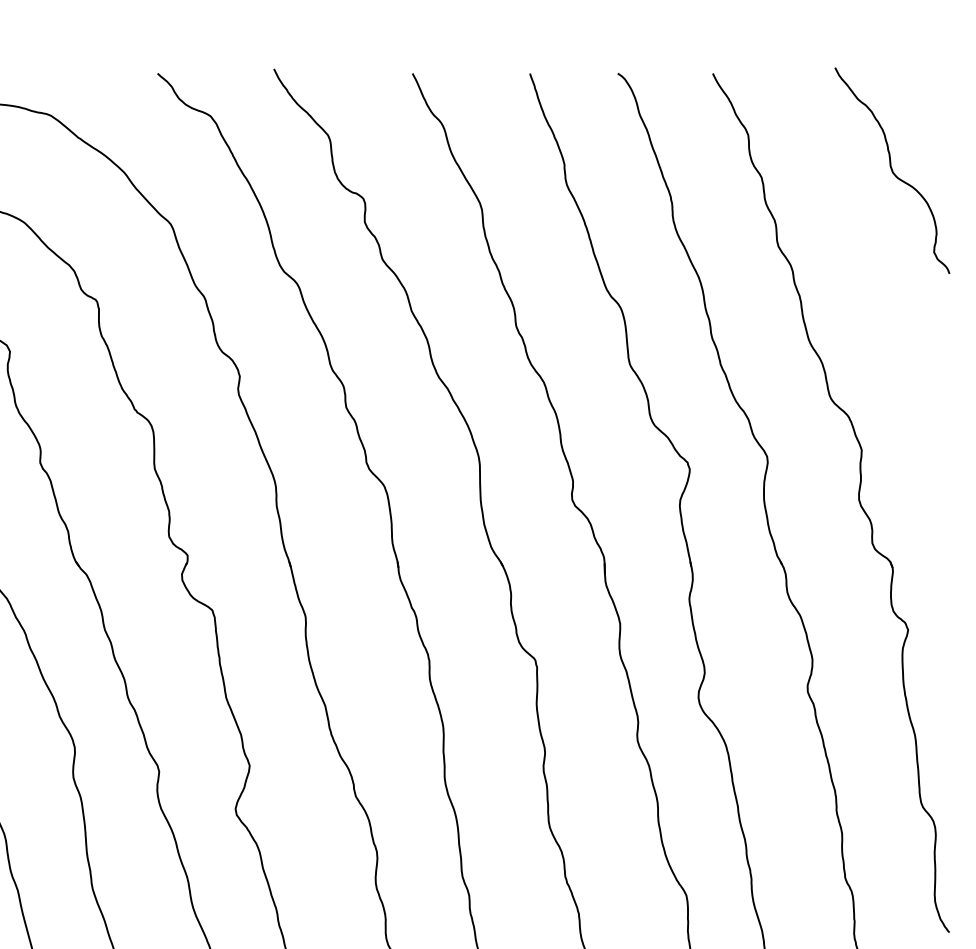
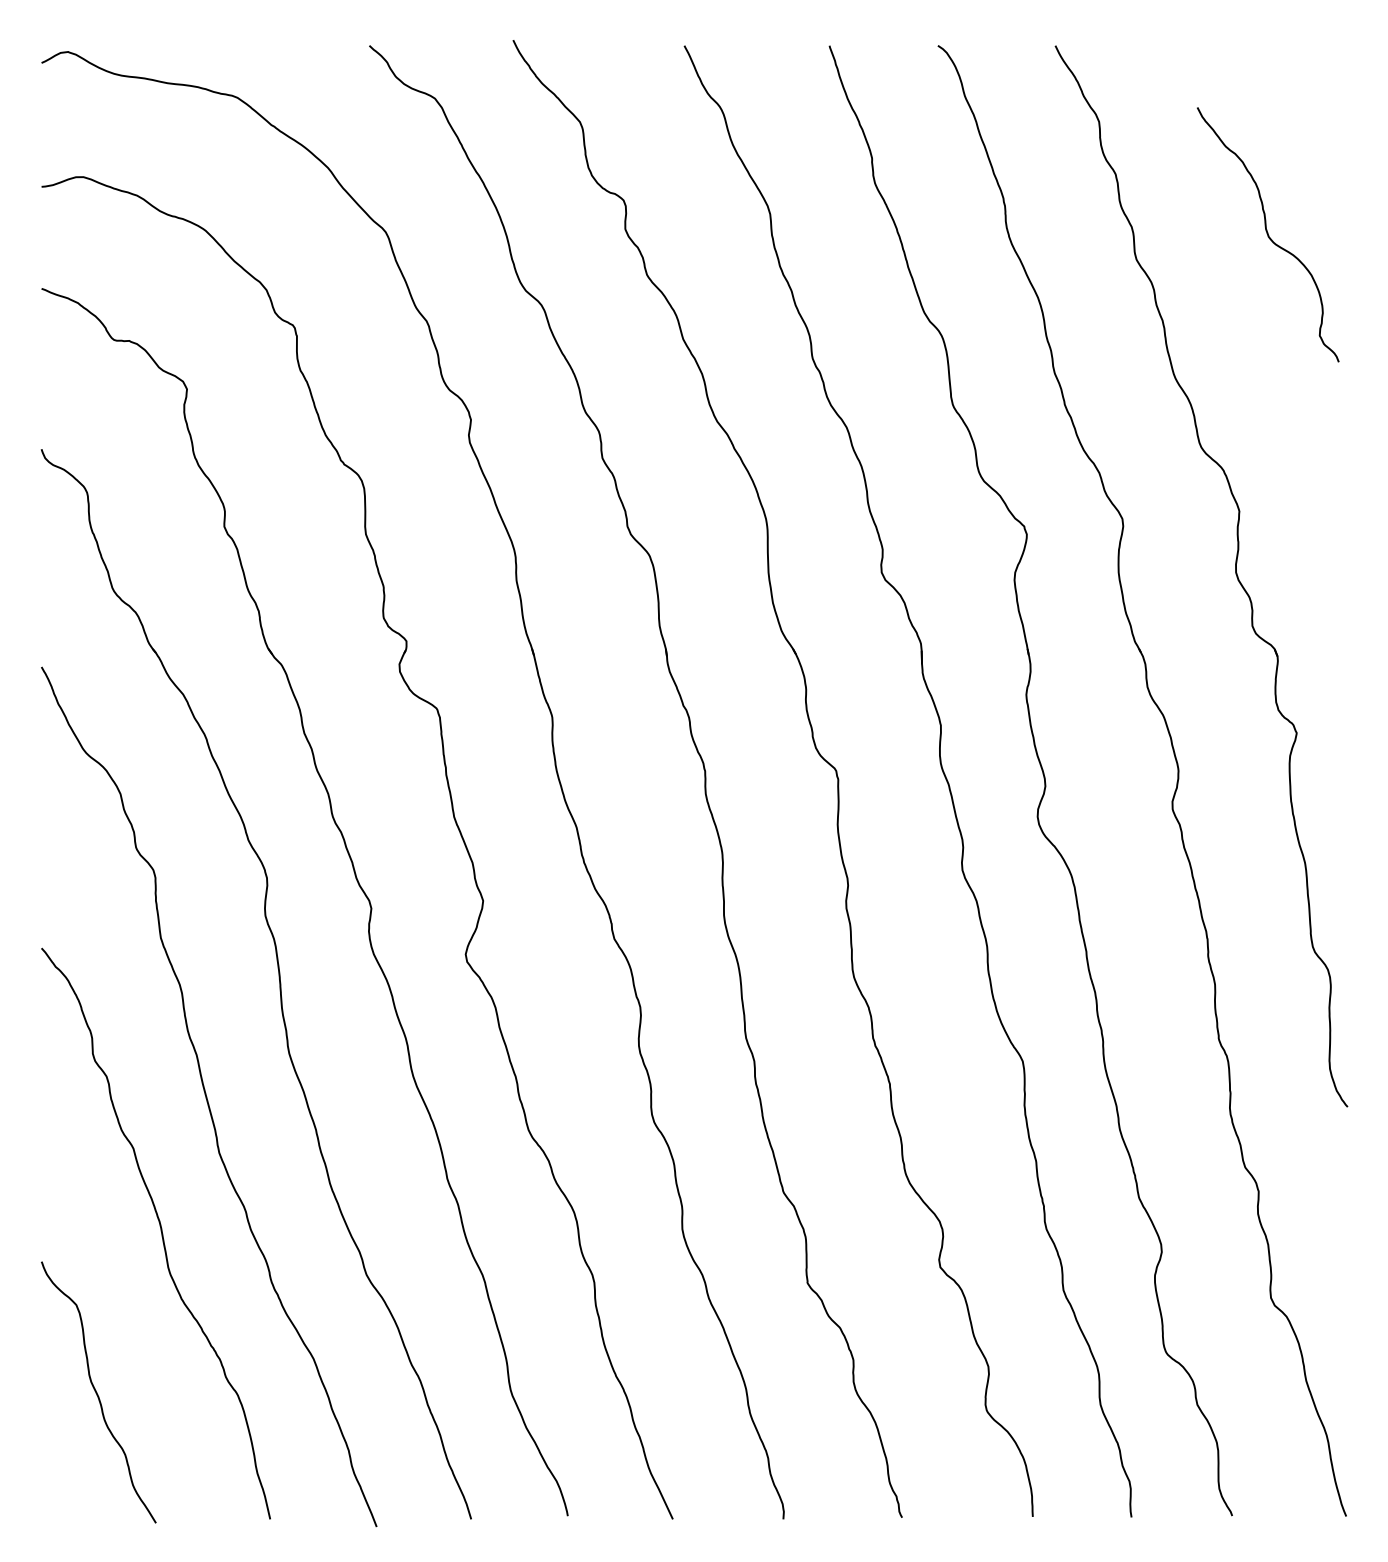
curve: (892, 170) -> (1268, 234), moved

